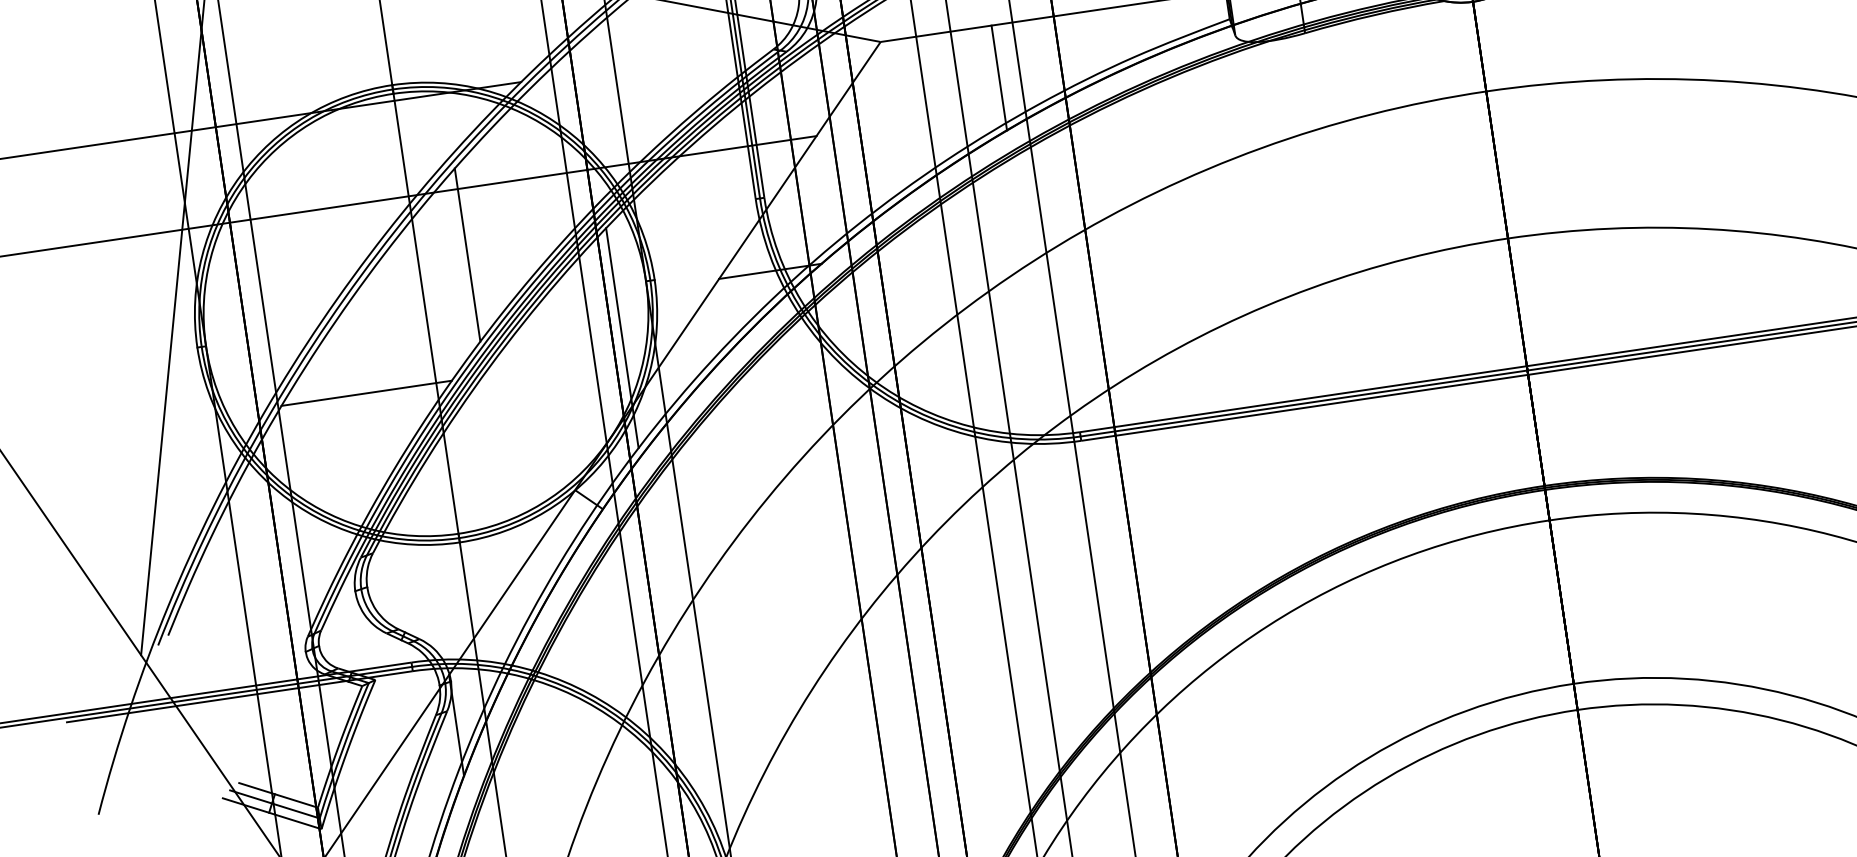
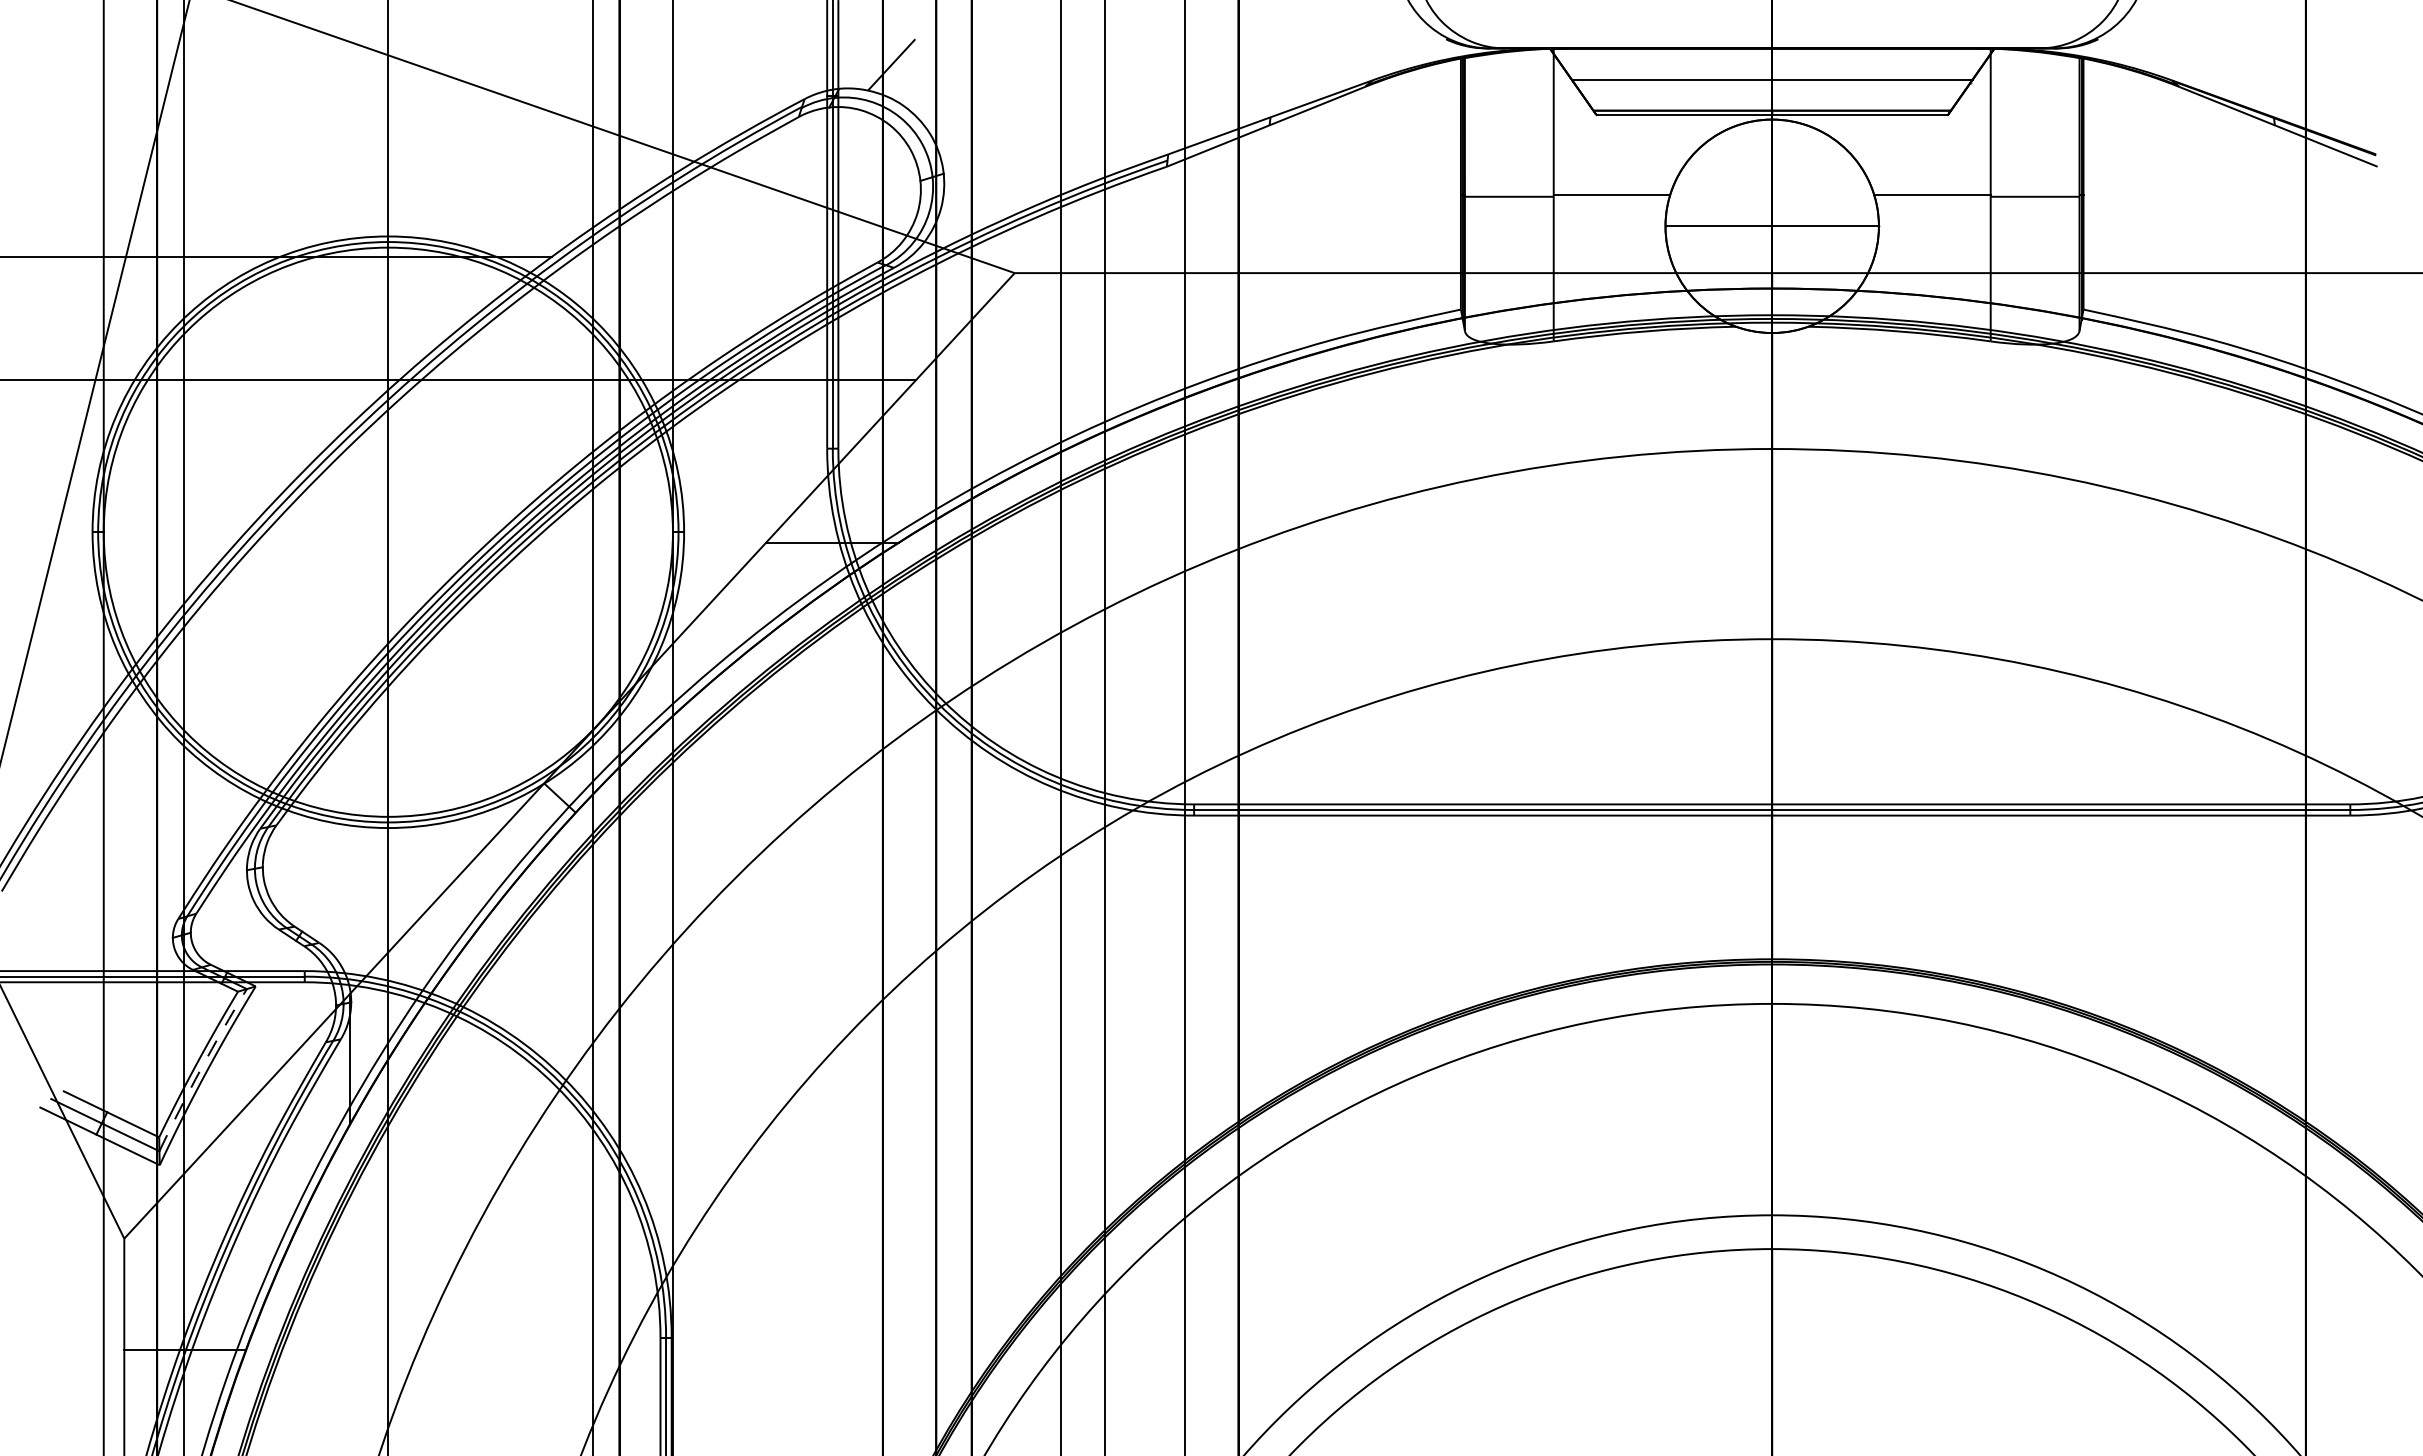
line: (999, 77) -> (1158, 340), removed
line: (467, 254) -> (451, 465), removed
line: (622, 337) -> (632, 599), removed
line: (366, 393) -> (298, 621), removed
arc: (342, 750) -> (201, 1069), solid -> dashed

